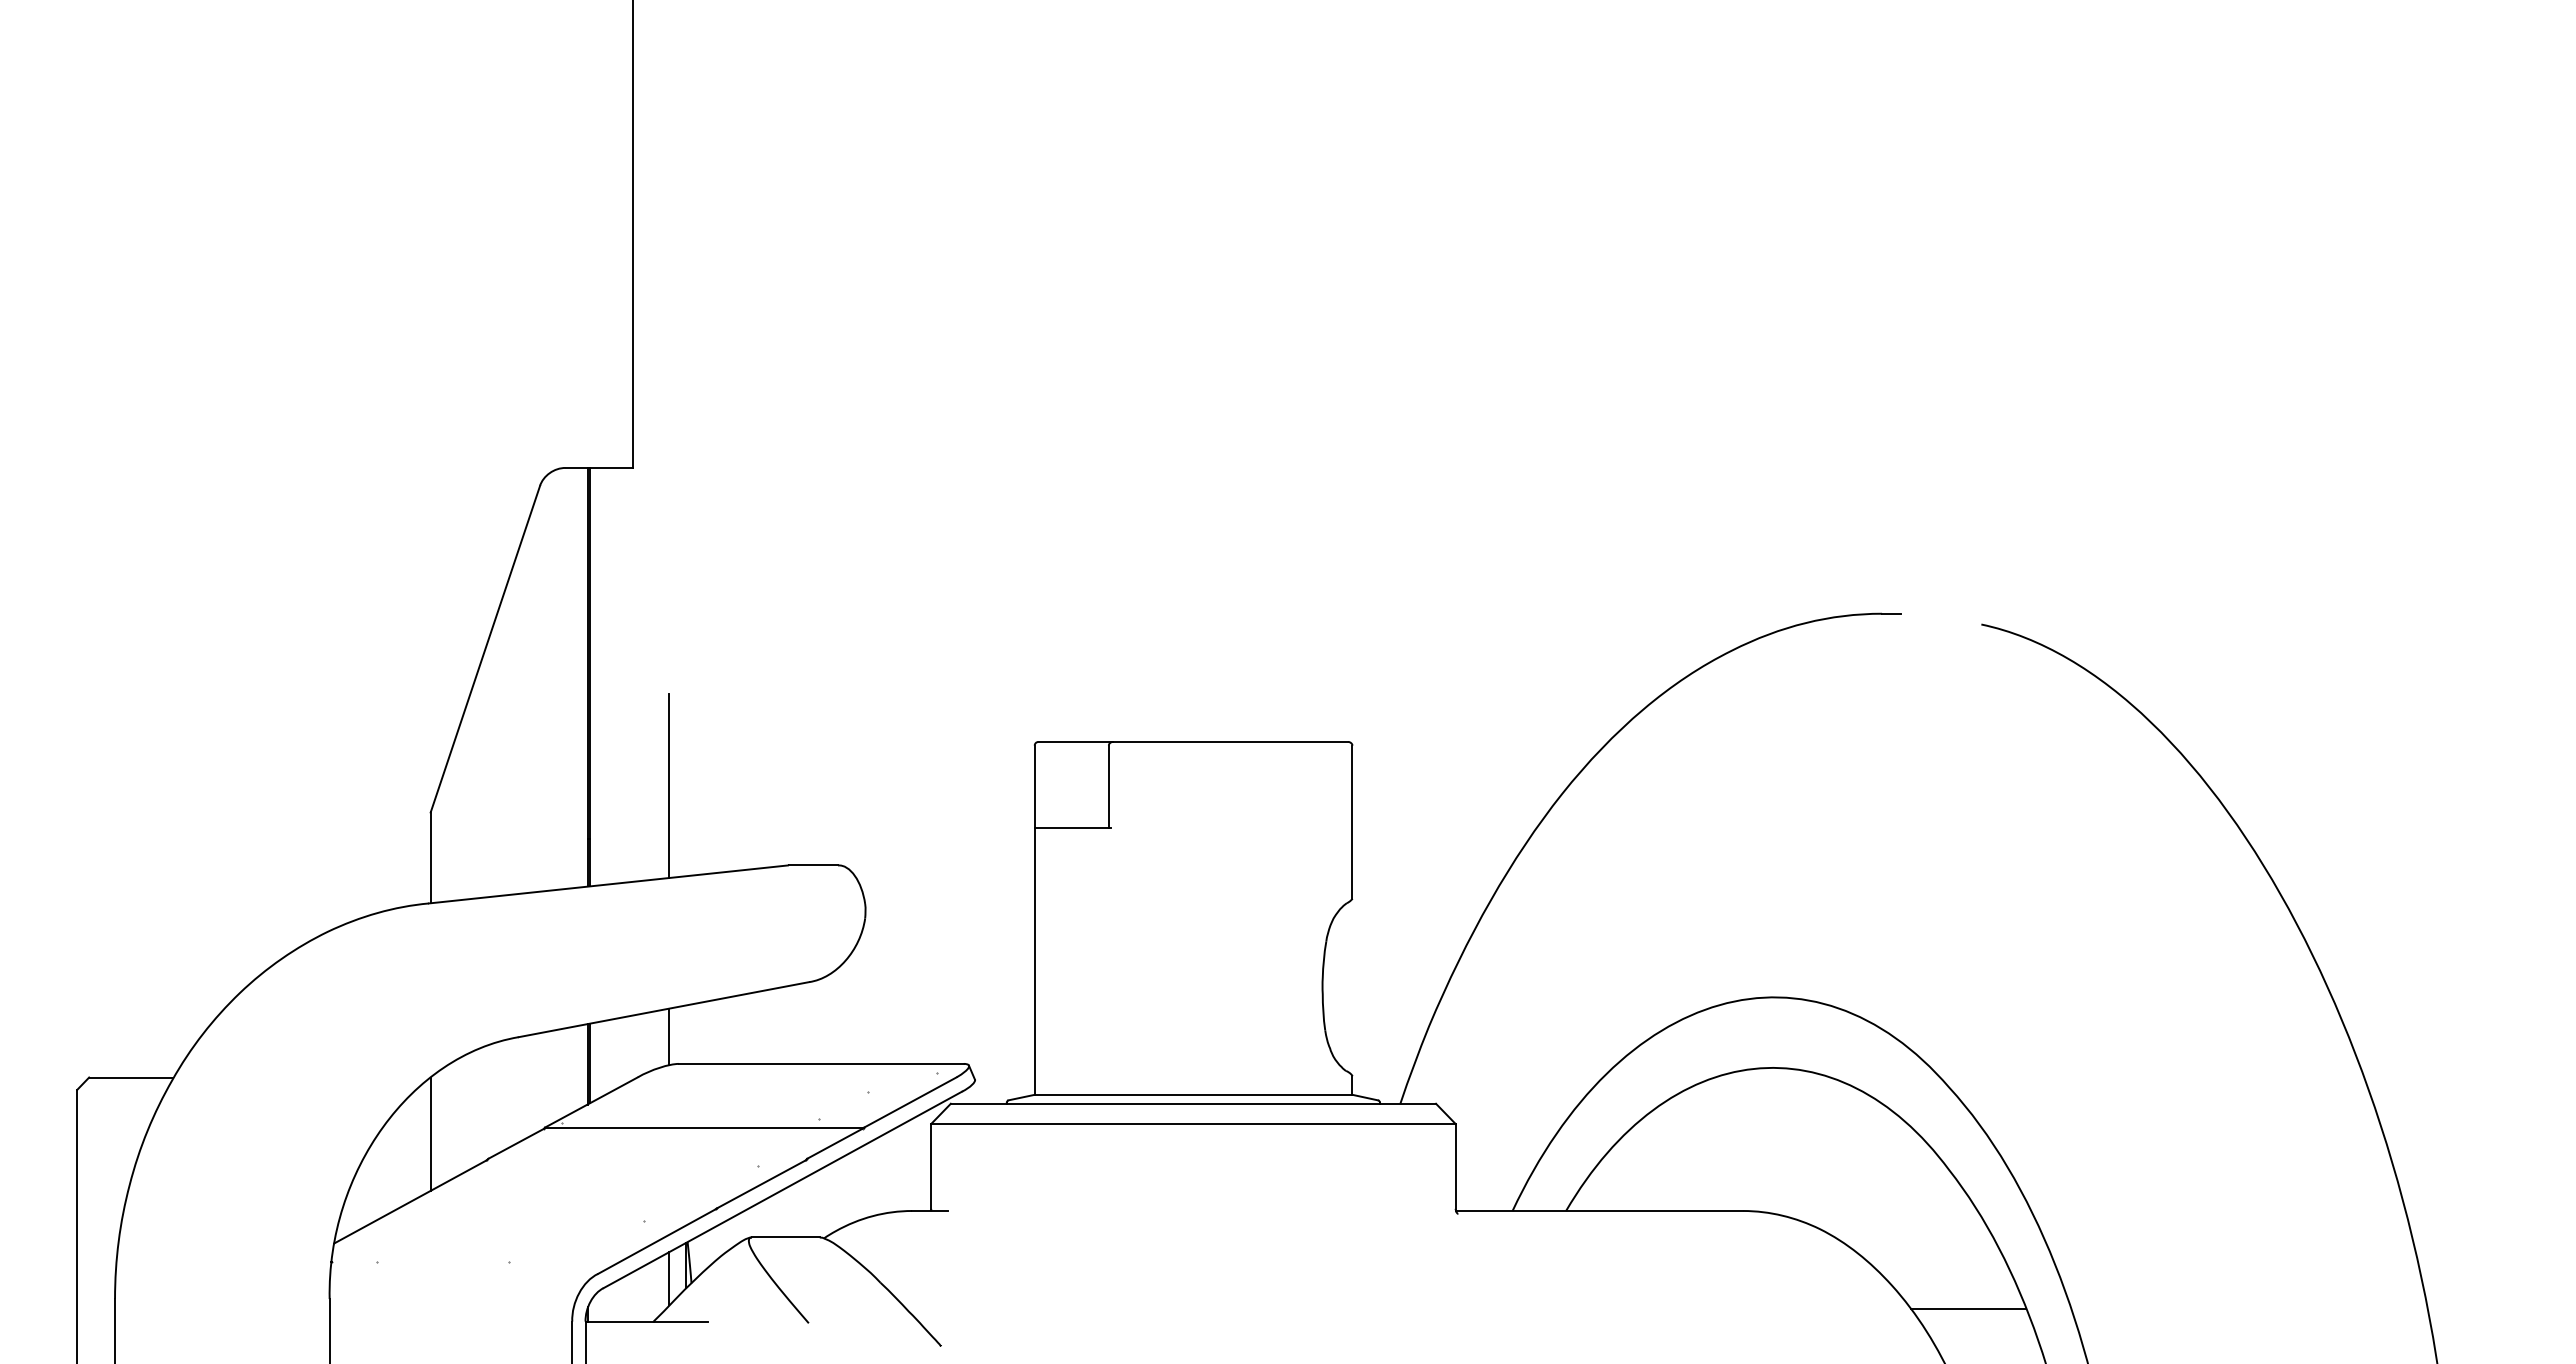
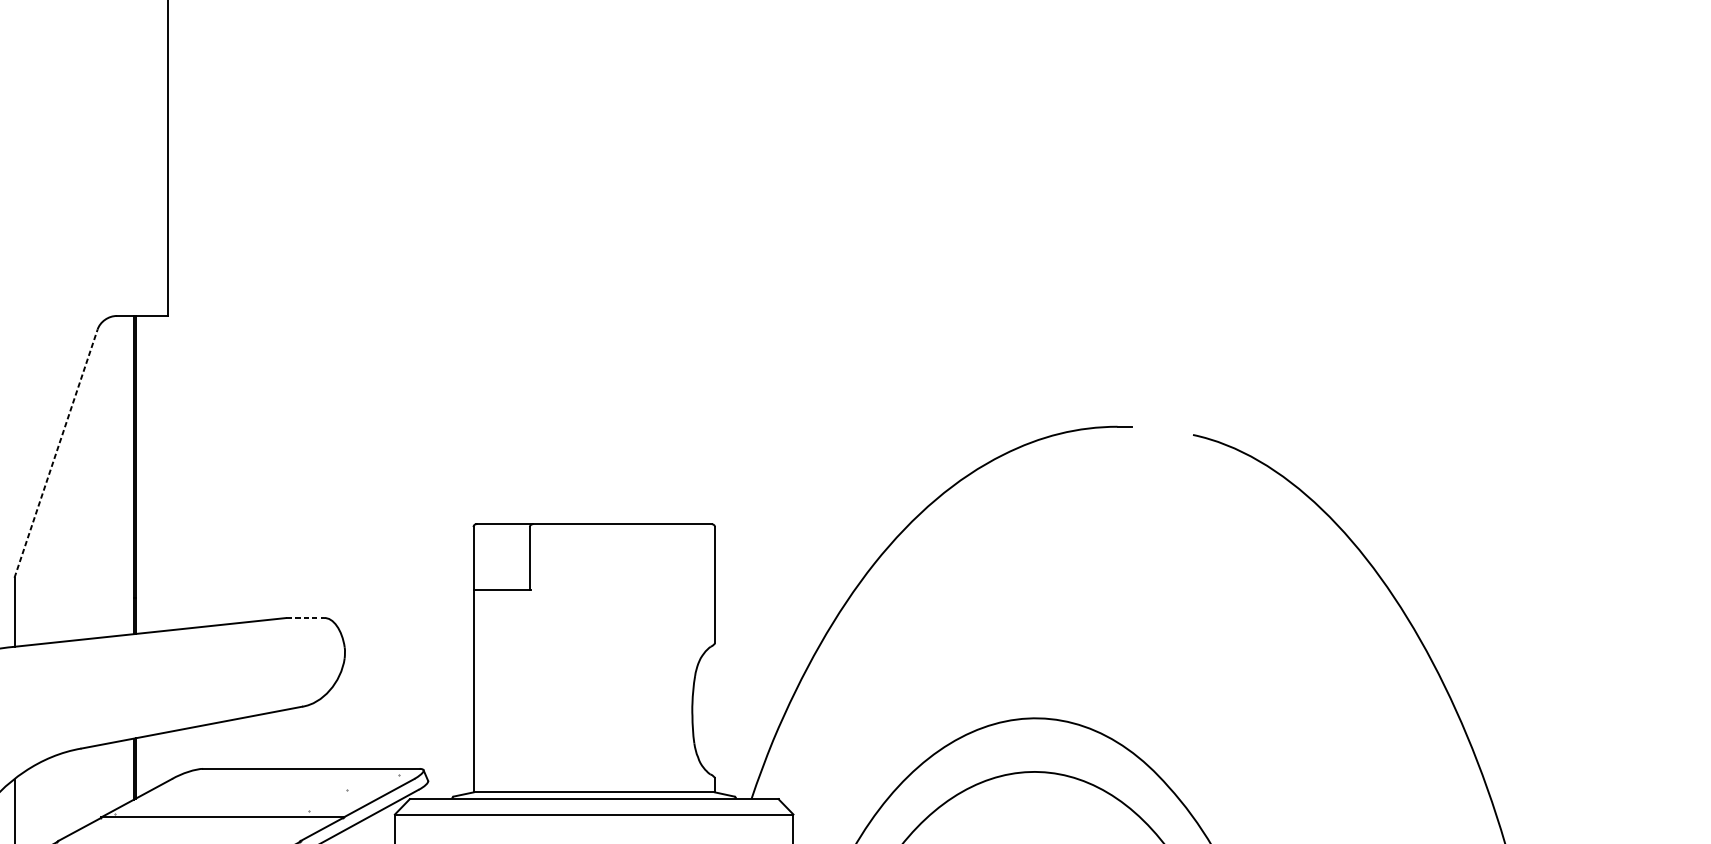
line: (485, 648) -> (56, 453), solid -> dashed
line: (669, 785) -> (195, 557), removed
line: (814, 865) -> (306, 618), solid -> dashed
line: (669, 1036) -> (195, 748), removed

